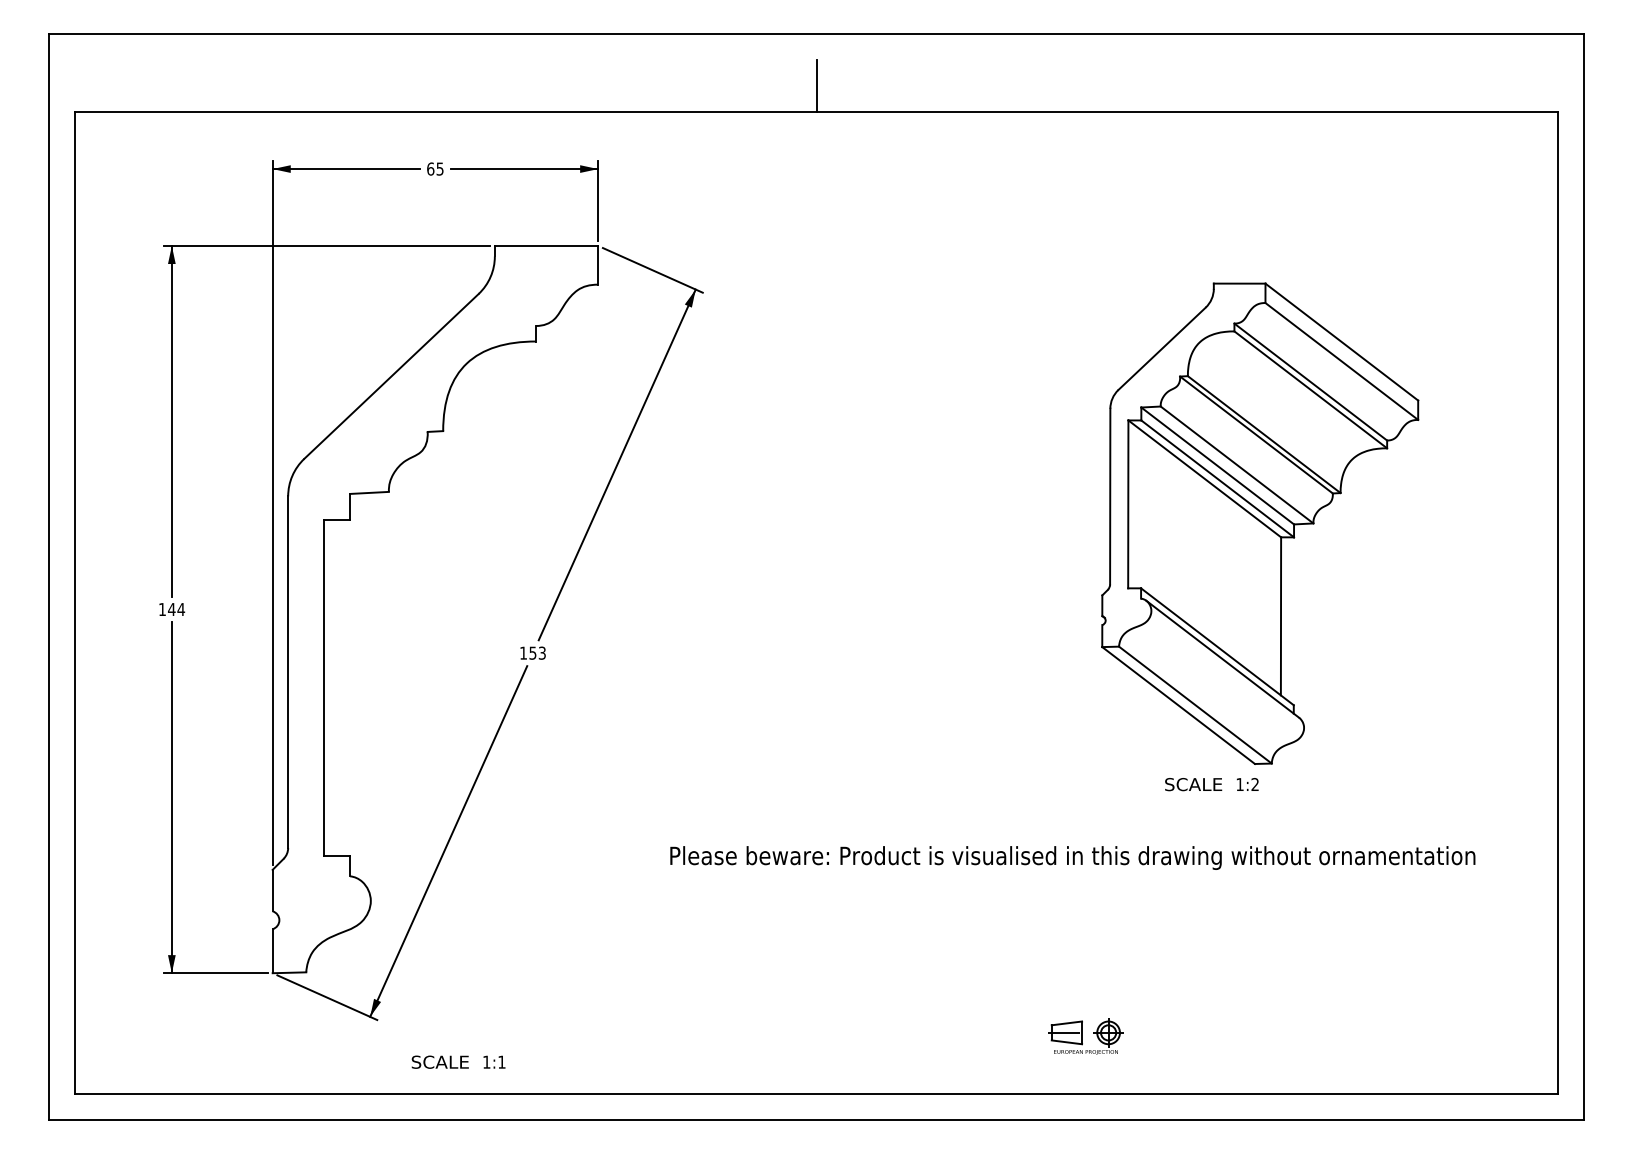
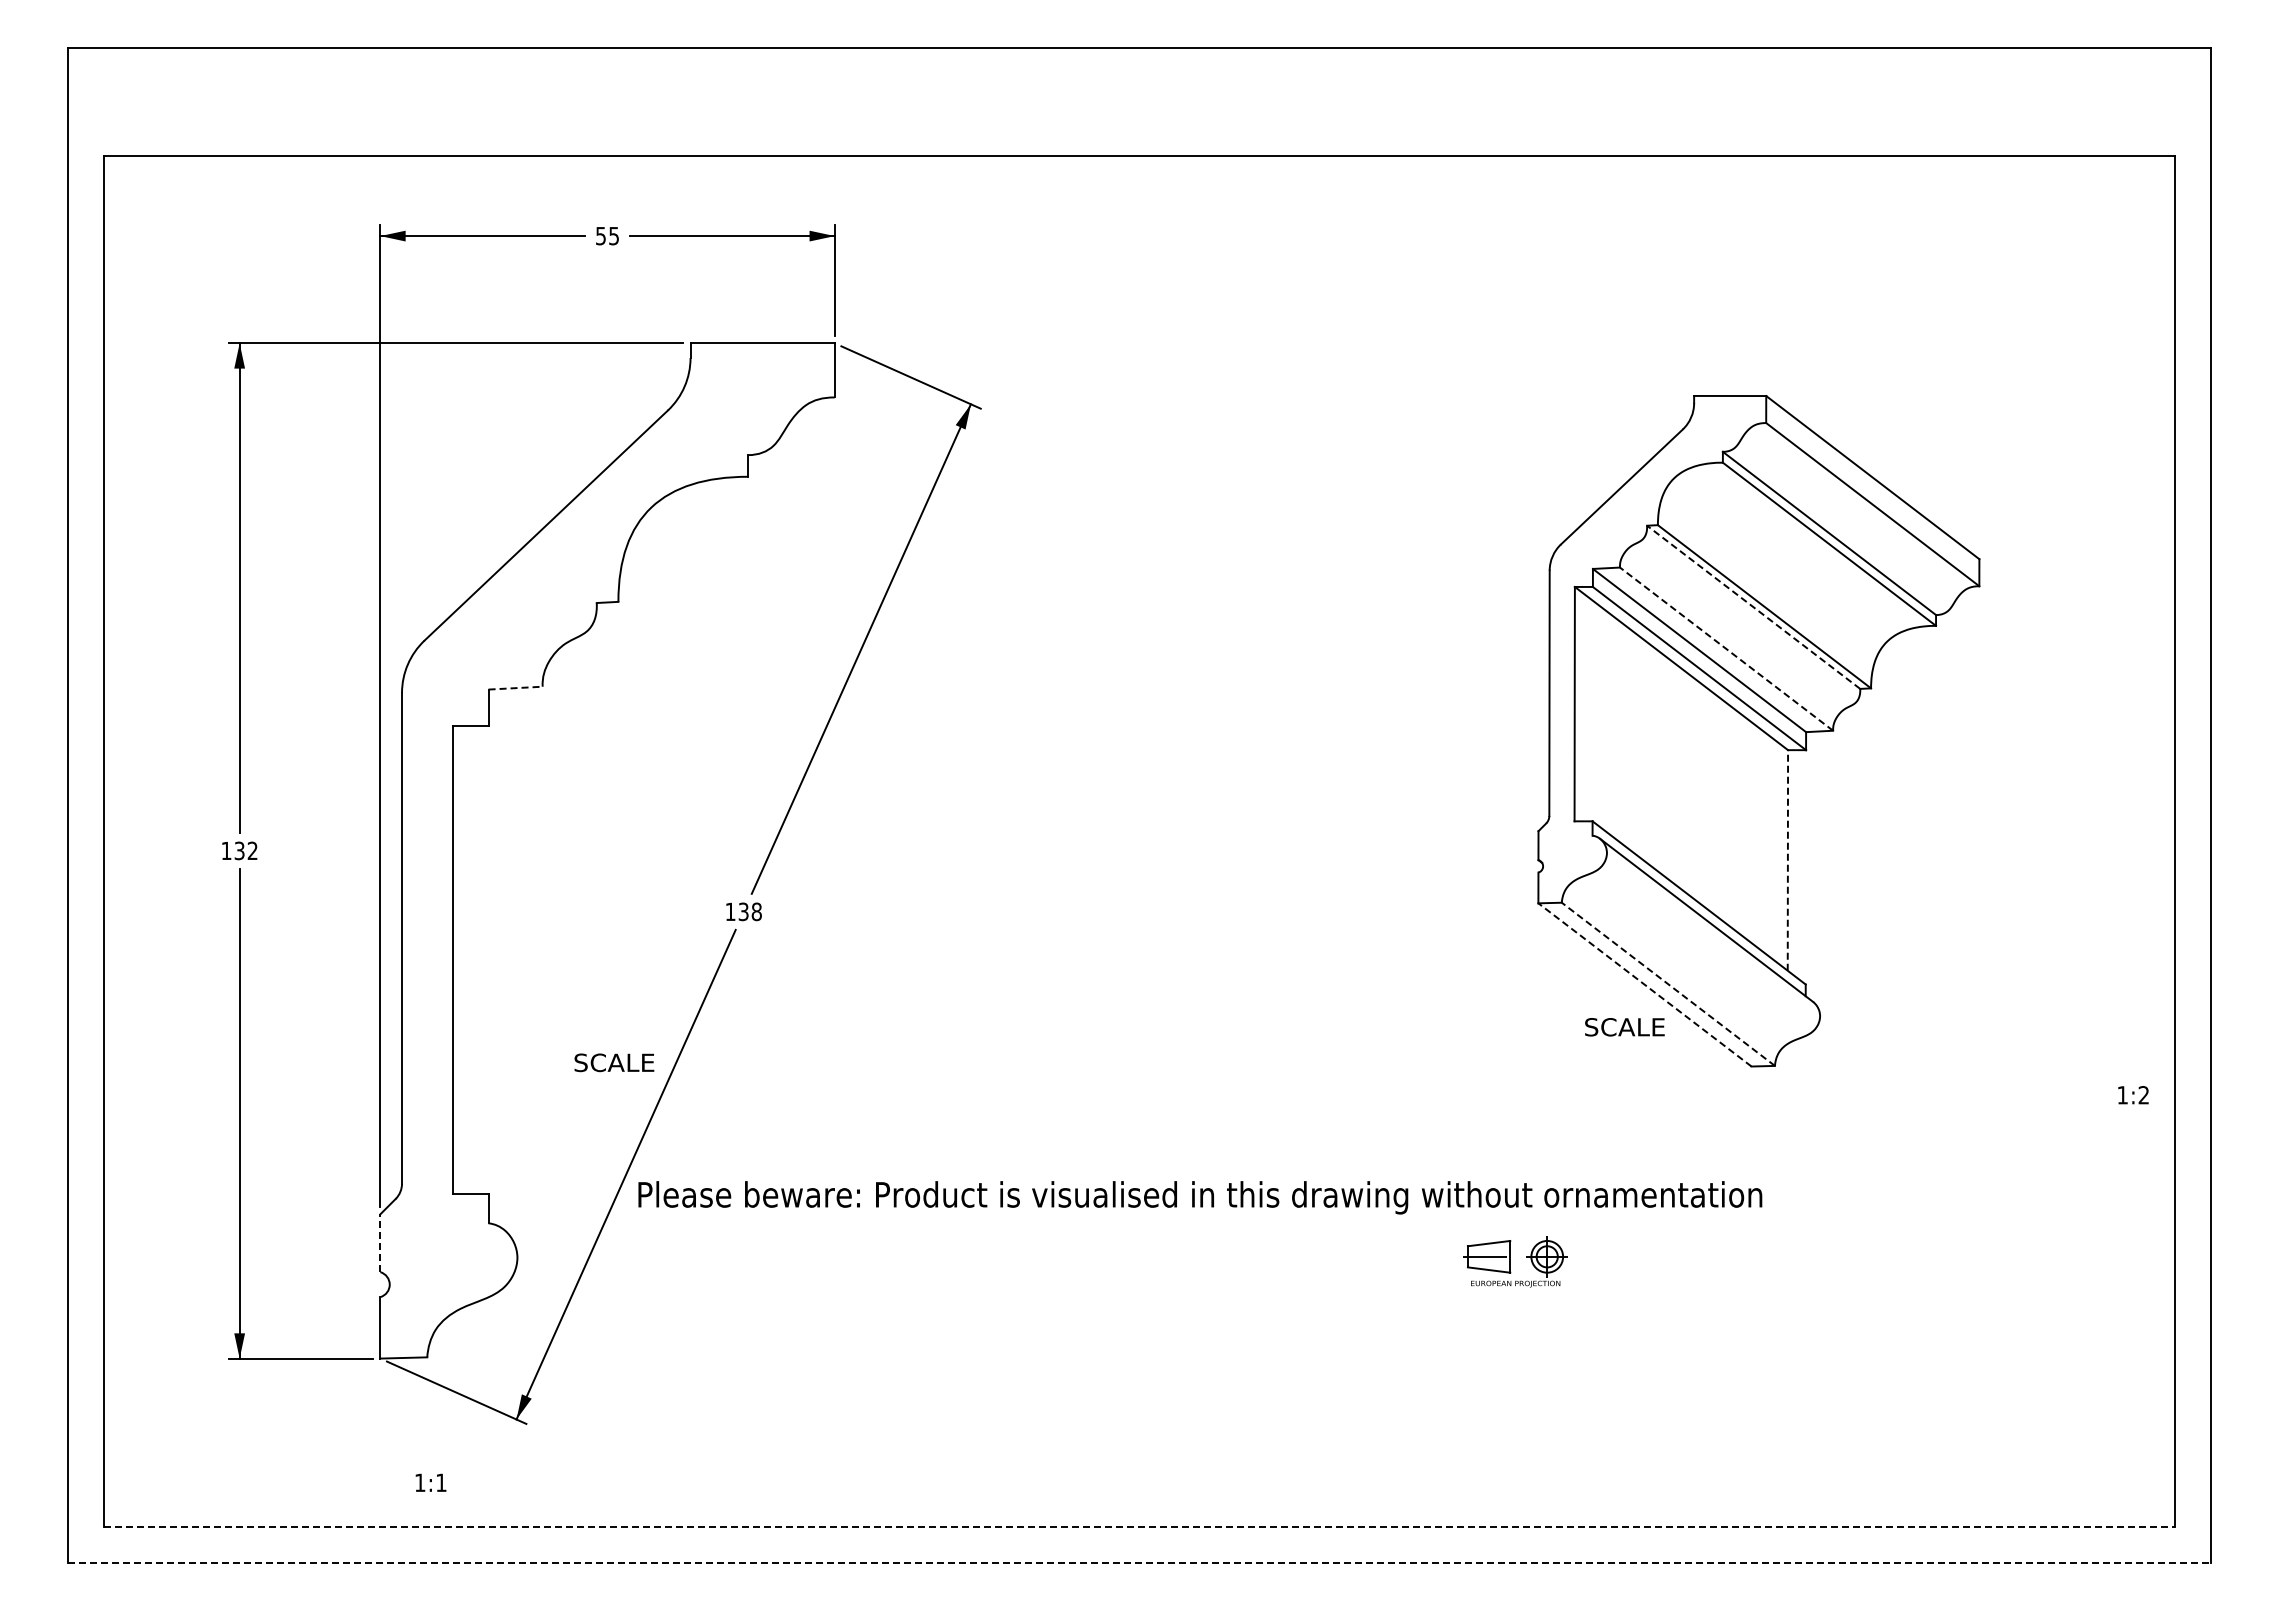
line: (816, 86) -> (1139, 120), removed
text: (431, 168) -> (601, 235), 65 -> 55
line: (1256, 435) -> (1753, 607), solid -> dashed
line: (1237, 464) -> (1726, 648), solid -> dashed
line: (370, 493) -> (516, 688), solid -> dashed
text: (176, 609) -> (246, 850), 144 -> 132
line: (1280, 615) -> (1787, 859), solid -> dashed
text: (537, 652) -> (750, 911), 153 -> 138
line: (1178, 705) -> (1644, 984), solid -> dashed
line: (1195, 705) -> (1668, 984), solid -> dashed
text: (1193, 784) -> (1624, 1027), moved
text: (1247, 784) -> (2133, 1095), moved
text: (1072, 857) -> (1200, 1197), moved
line: (272, 890) -> (380, 1243), solid -> dashed
part: (1085, 1036) -> (1515, 1261), moved
text: (440, 1062) -> (614, 1062), moved
text: (494, 1062) -> (430, 1482), moved
line: (816, 1093) -> (1139, 1526), solid -> dashed
line: (816, 1119) -> (1139, 1562), solid -> dashed

